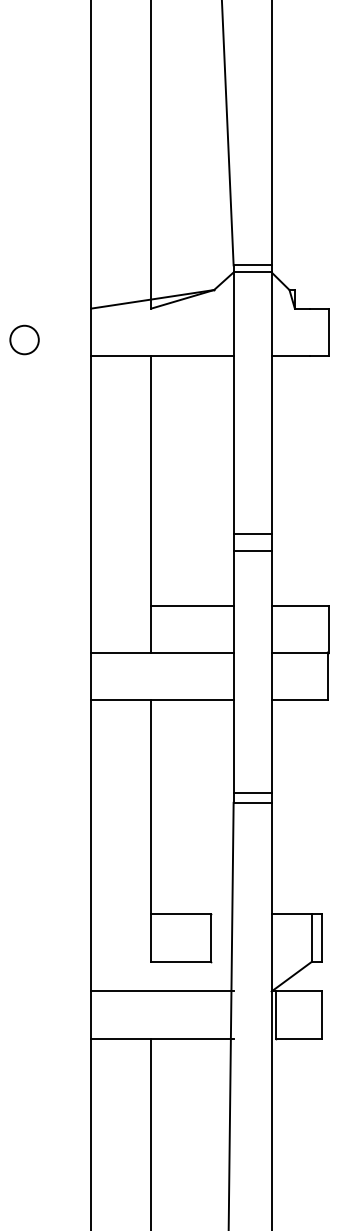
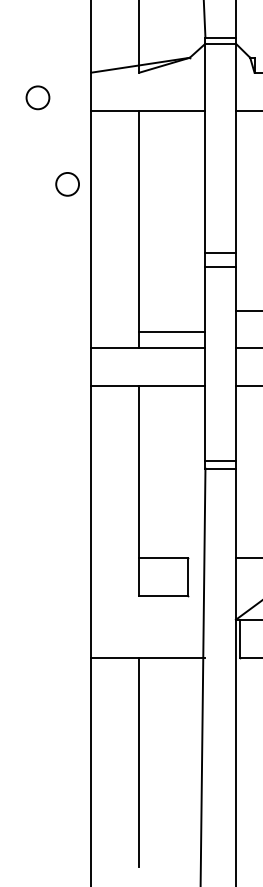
circle: (61, 447) -> (67, 183), added
line: (192, 605) -> (172, 331), moved
line: (162, 991) -> (148, 619), removed

